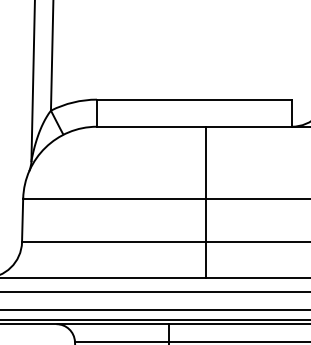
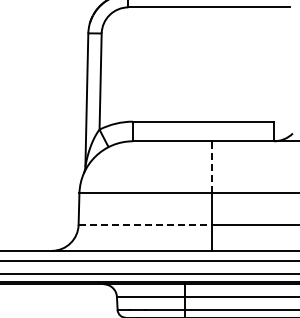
line: (205, 161) -> (211, 166), solid -> dashed
line: (114, 241) -> (145, 224), solid -> dashed

